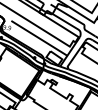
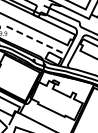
line: (39, 38) -> (36, 40), solid -> dashed

